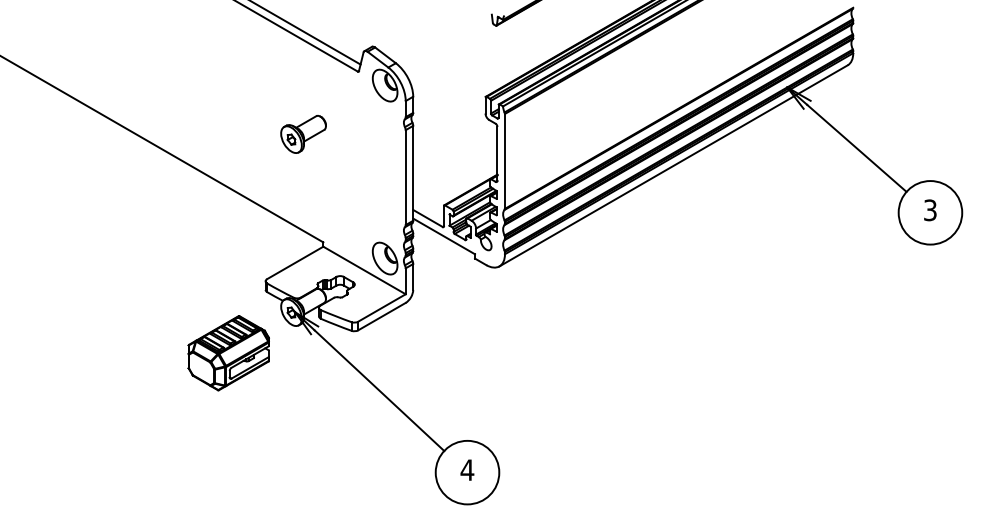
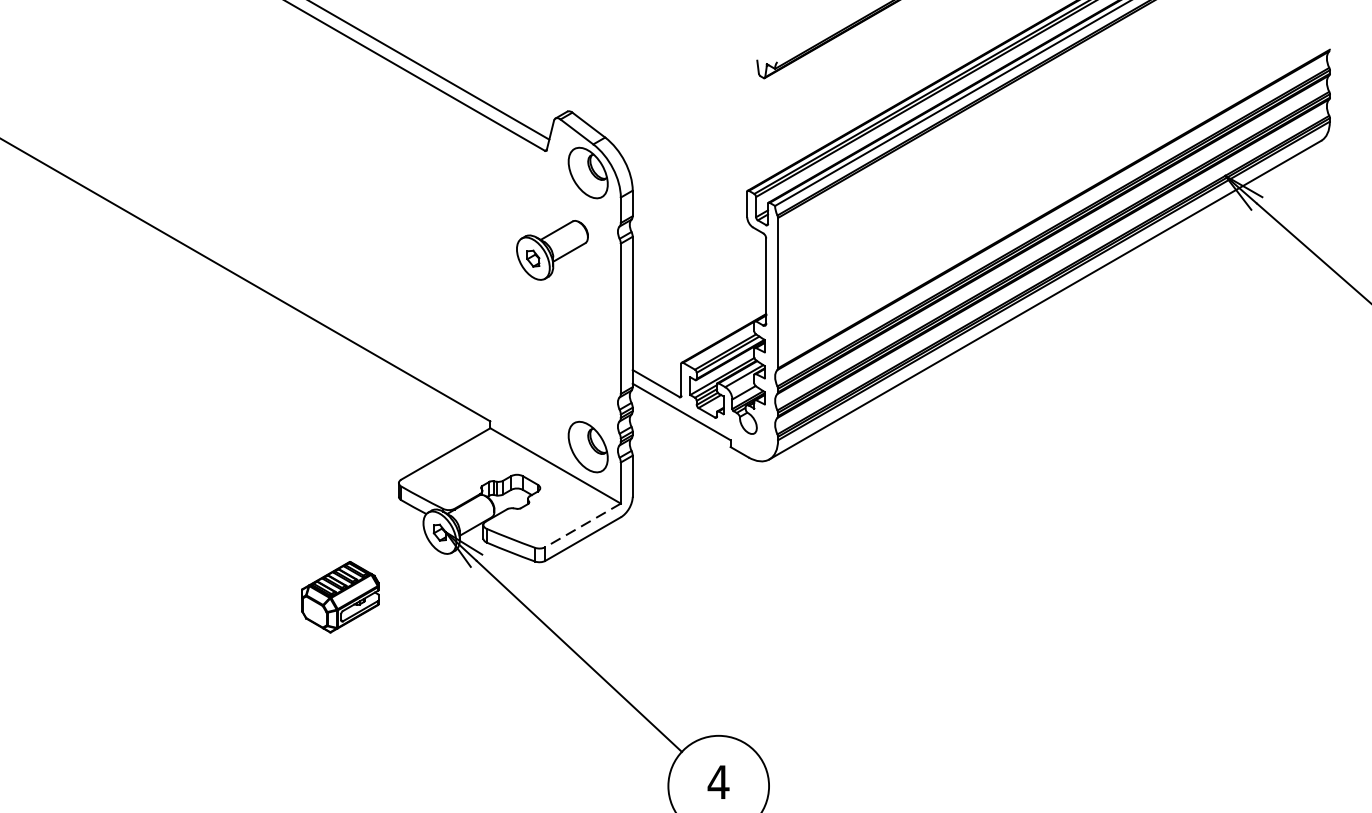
part: (303, 134) -> (552, 250), moved
line: (381, 308) -> (582, 526), solid -> dashed
part: (228, 353) -> (340, 597), size x0.6

